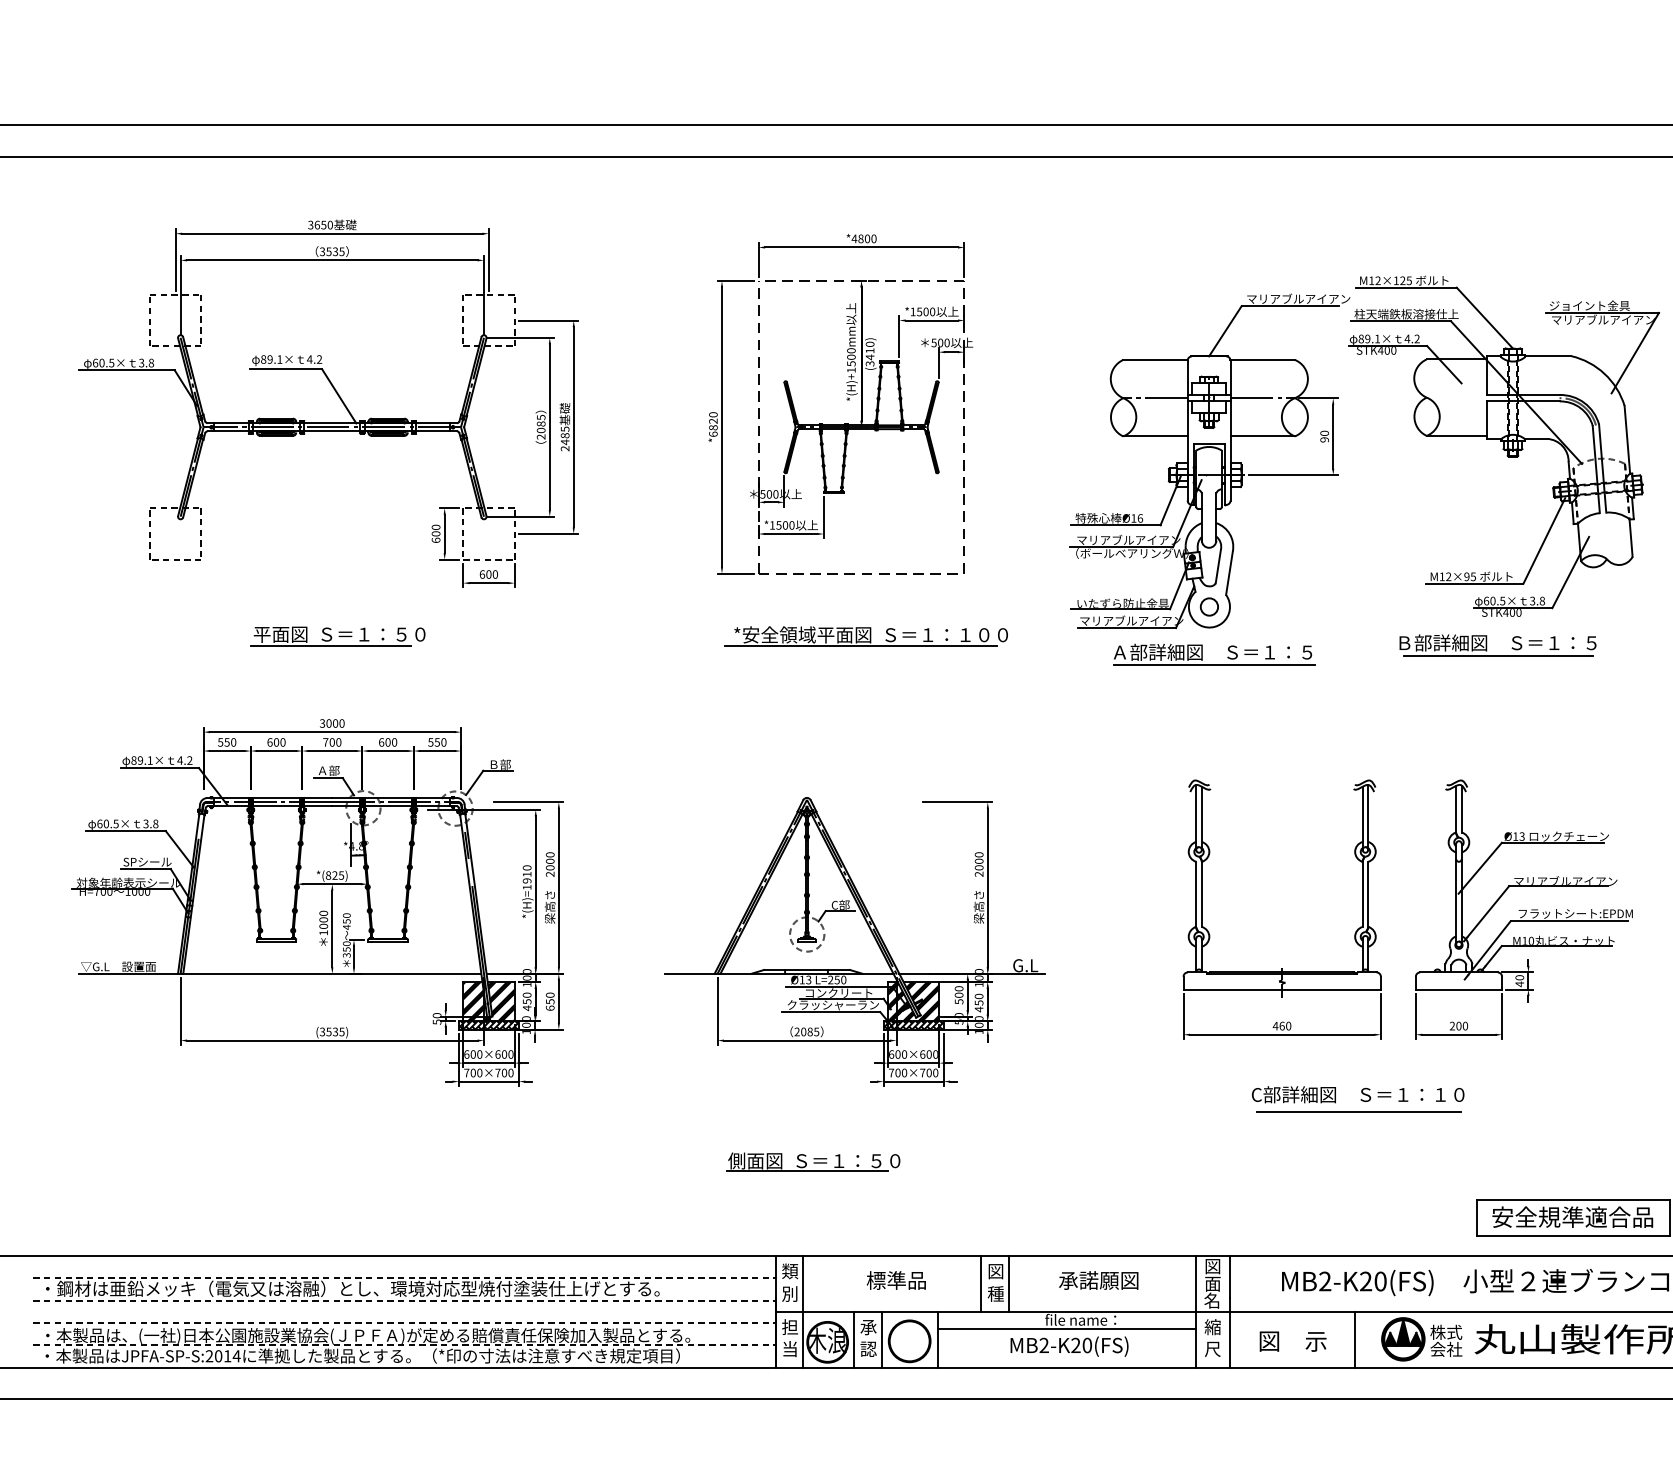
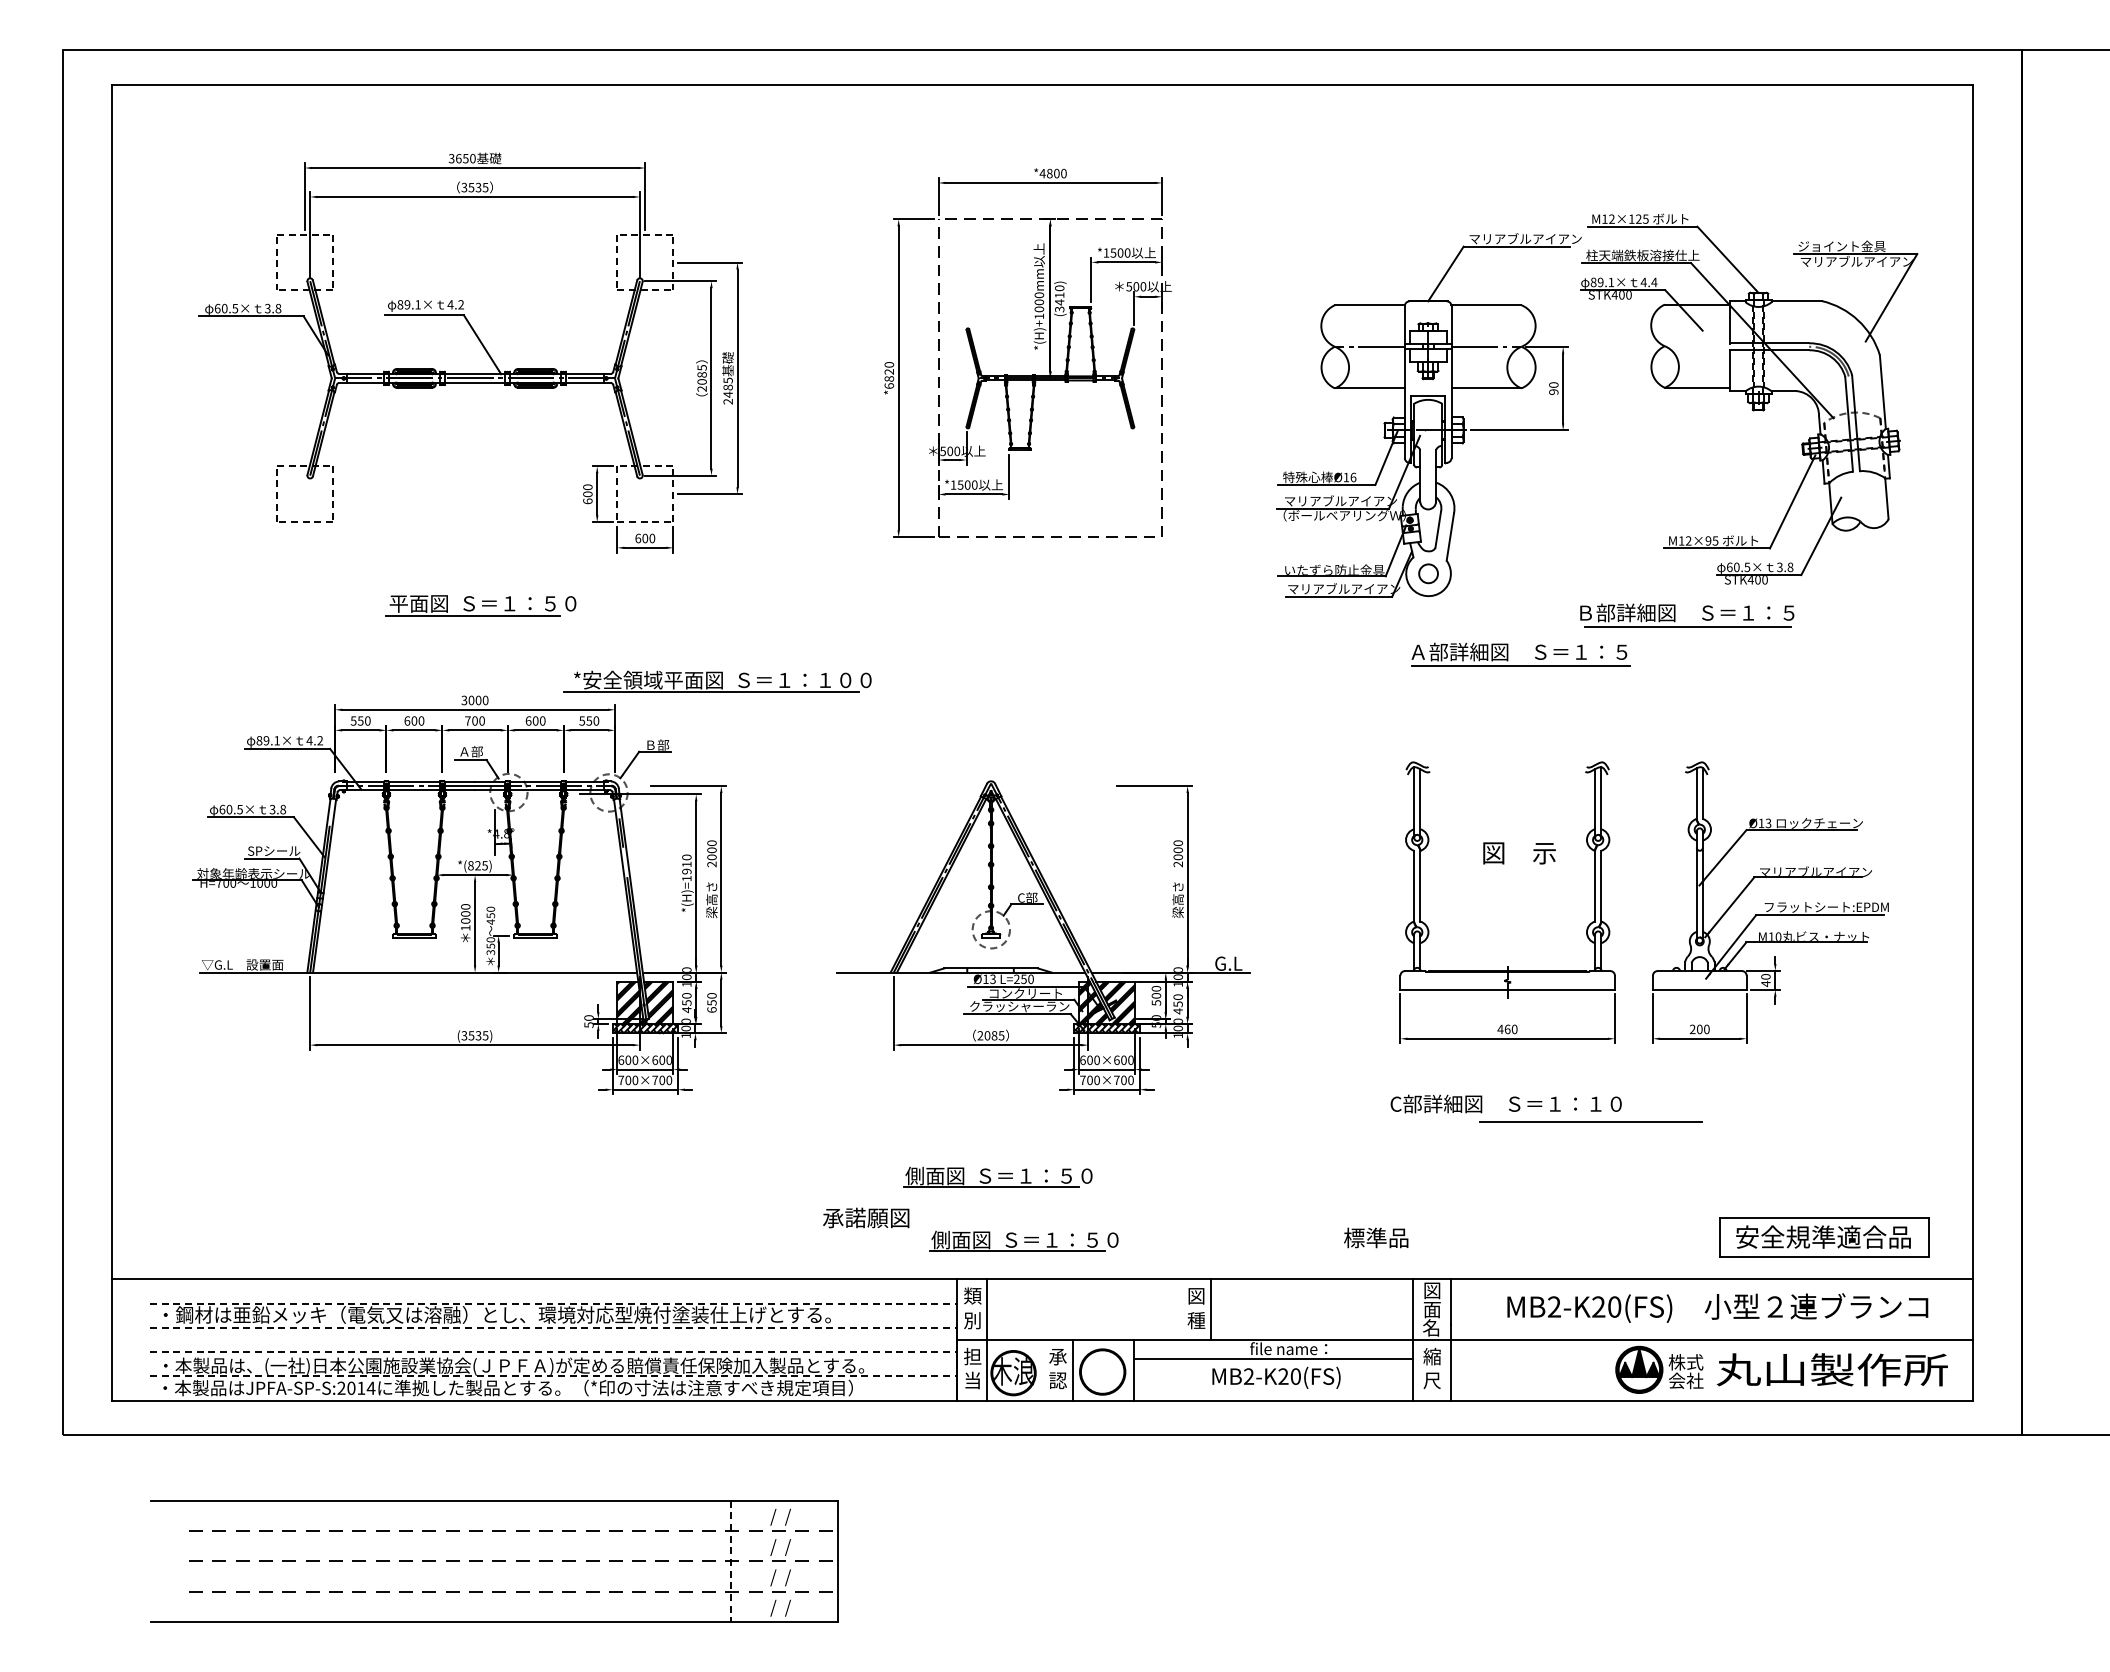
text: (1417, 339) -> (1654, 282), 4.2 -> 4.4
text: (851, 363) -> (1039, 309), *(H)+1500mm -> *(H)+1000mm
part: (866, 636) -> (717, 681), moved
part: (1498, 655) -> (1687, 626), moved
part: (1213, 664) -> (1520, 665), moved
text: (1357, 1094) -> (1505, 1103), moved
part: (836, 1220) -> (1023, 1240), added
text: (896, 1280) -> (1376, 1237), moved
text: (1098, 1280) -> (866, 1217), moved
line: (981, 1283) -> (1180, 1309), removed
line: (854, 1338) -> (1042, 1369), removed
line: (1355, 1338) -> (1587, 1369), removed
text: (1293, 1341) -> (1519, 853), moved

